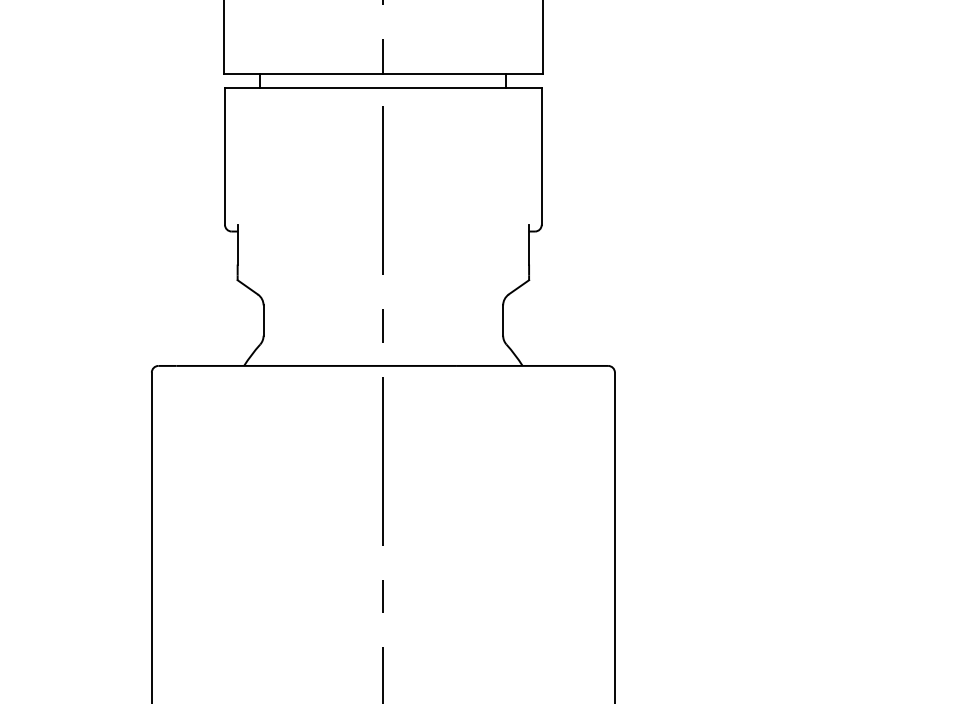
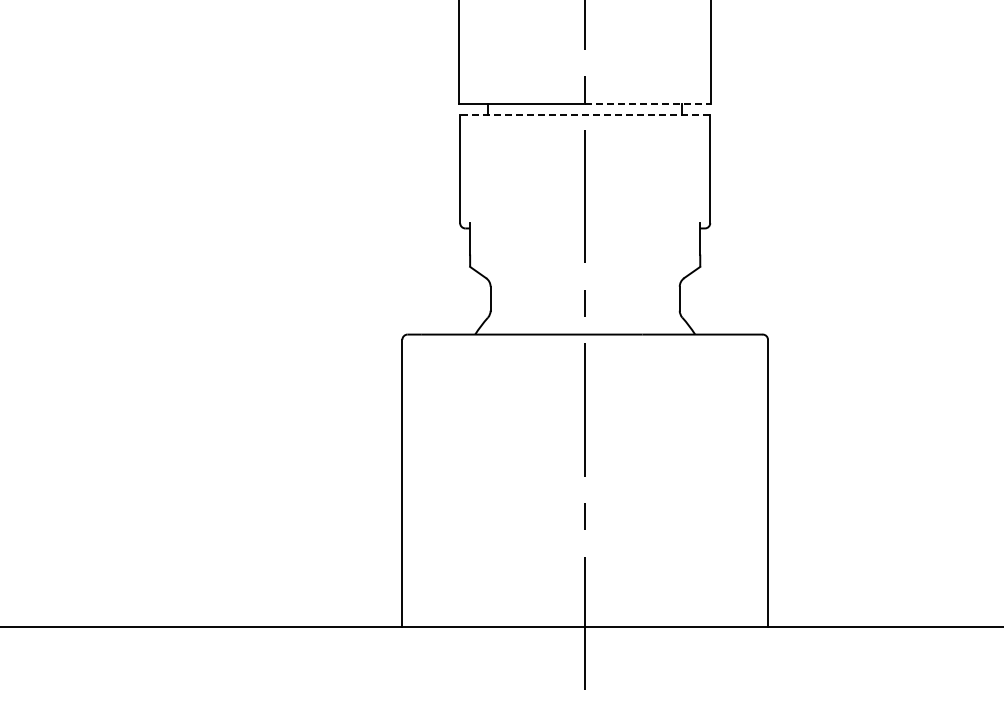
line: (463, 74) -> (648, 104), solid -> dashed
line: (382, 87) -> (584, 114), solid -> dashed

